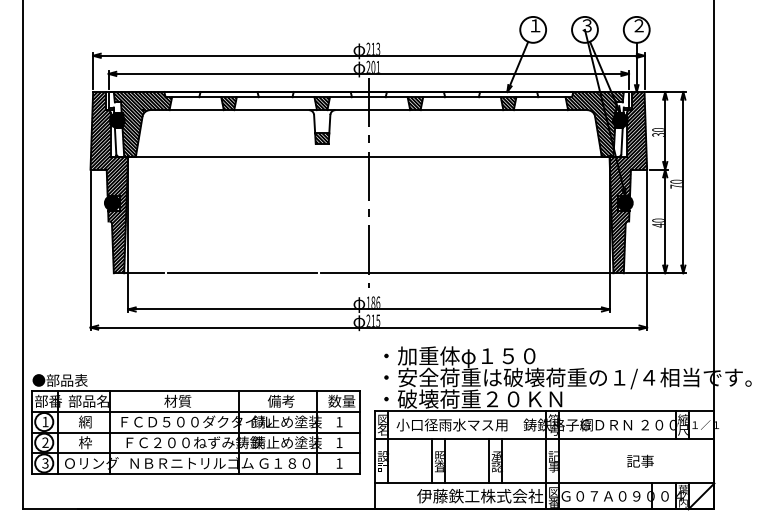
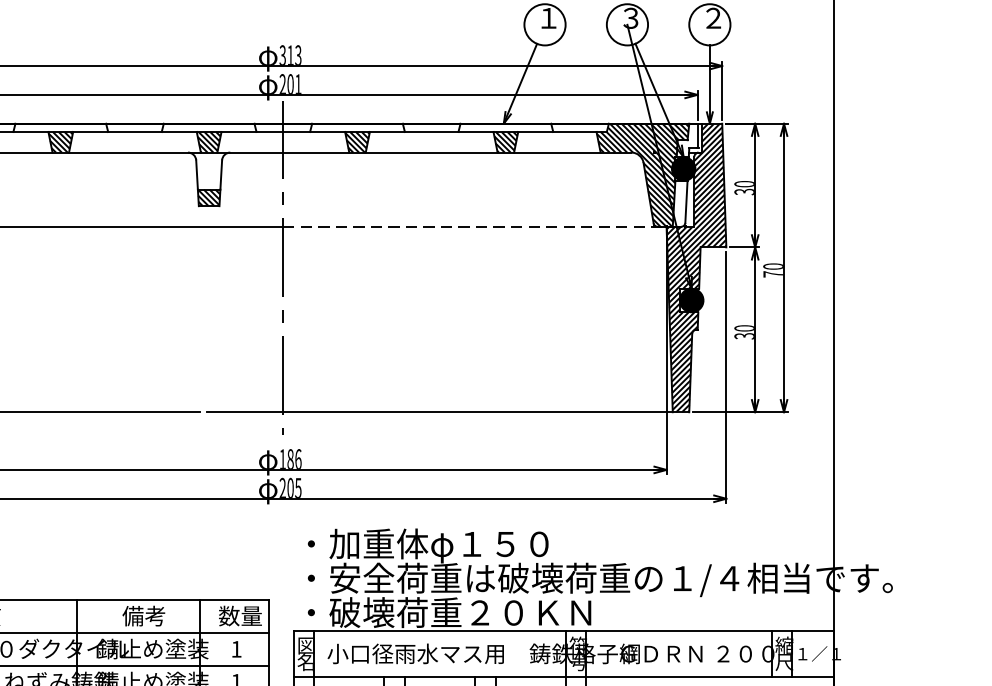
text: (368, 48) -> (282, 54), 213 -> 313
line: (498, 156) -> (489, 226), solid -> dashed
text: (657, 225) -> (742, 336), 40 -> 30
text: (373, 320) -> (290, 487), 215 -> 205

